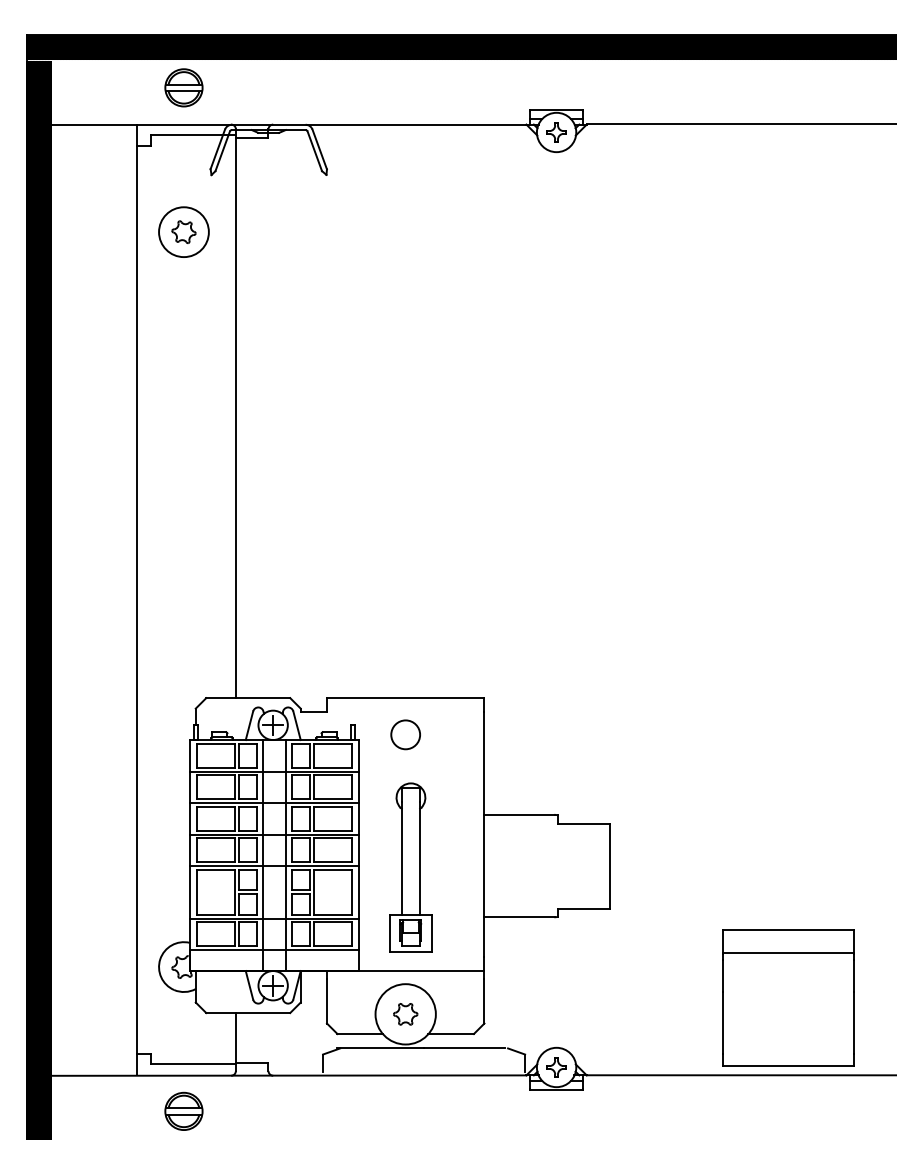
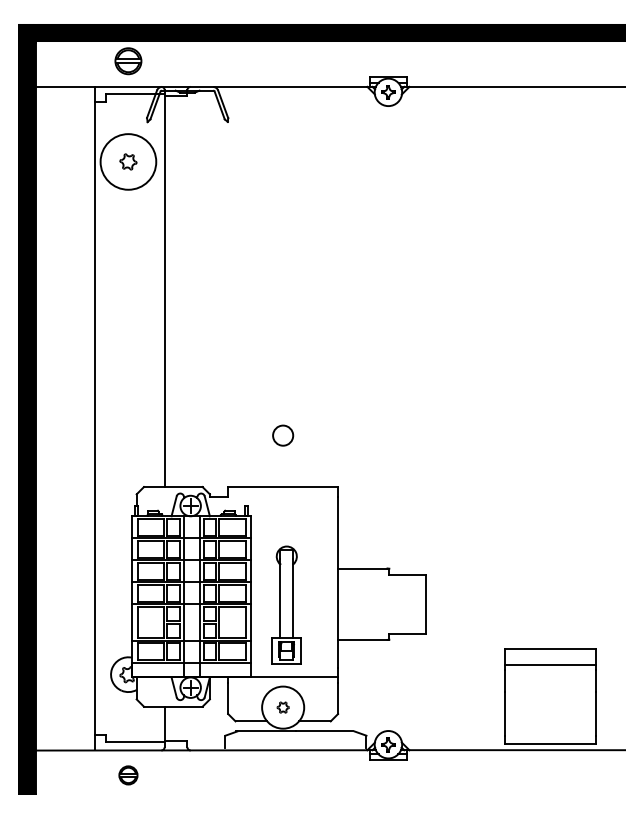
circle: (184, 231) -> (128, 161), size x1.6
circle: (406, 734) -> (283, 435), moved
part: (406, 1014) -> (283, 707), size x0.7
part: (184, 1111) -> (128, 775), size x0.7

